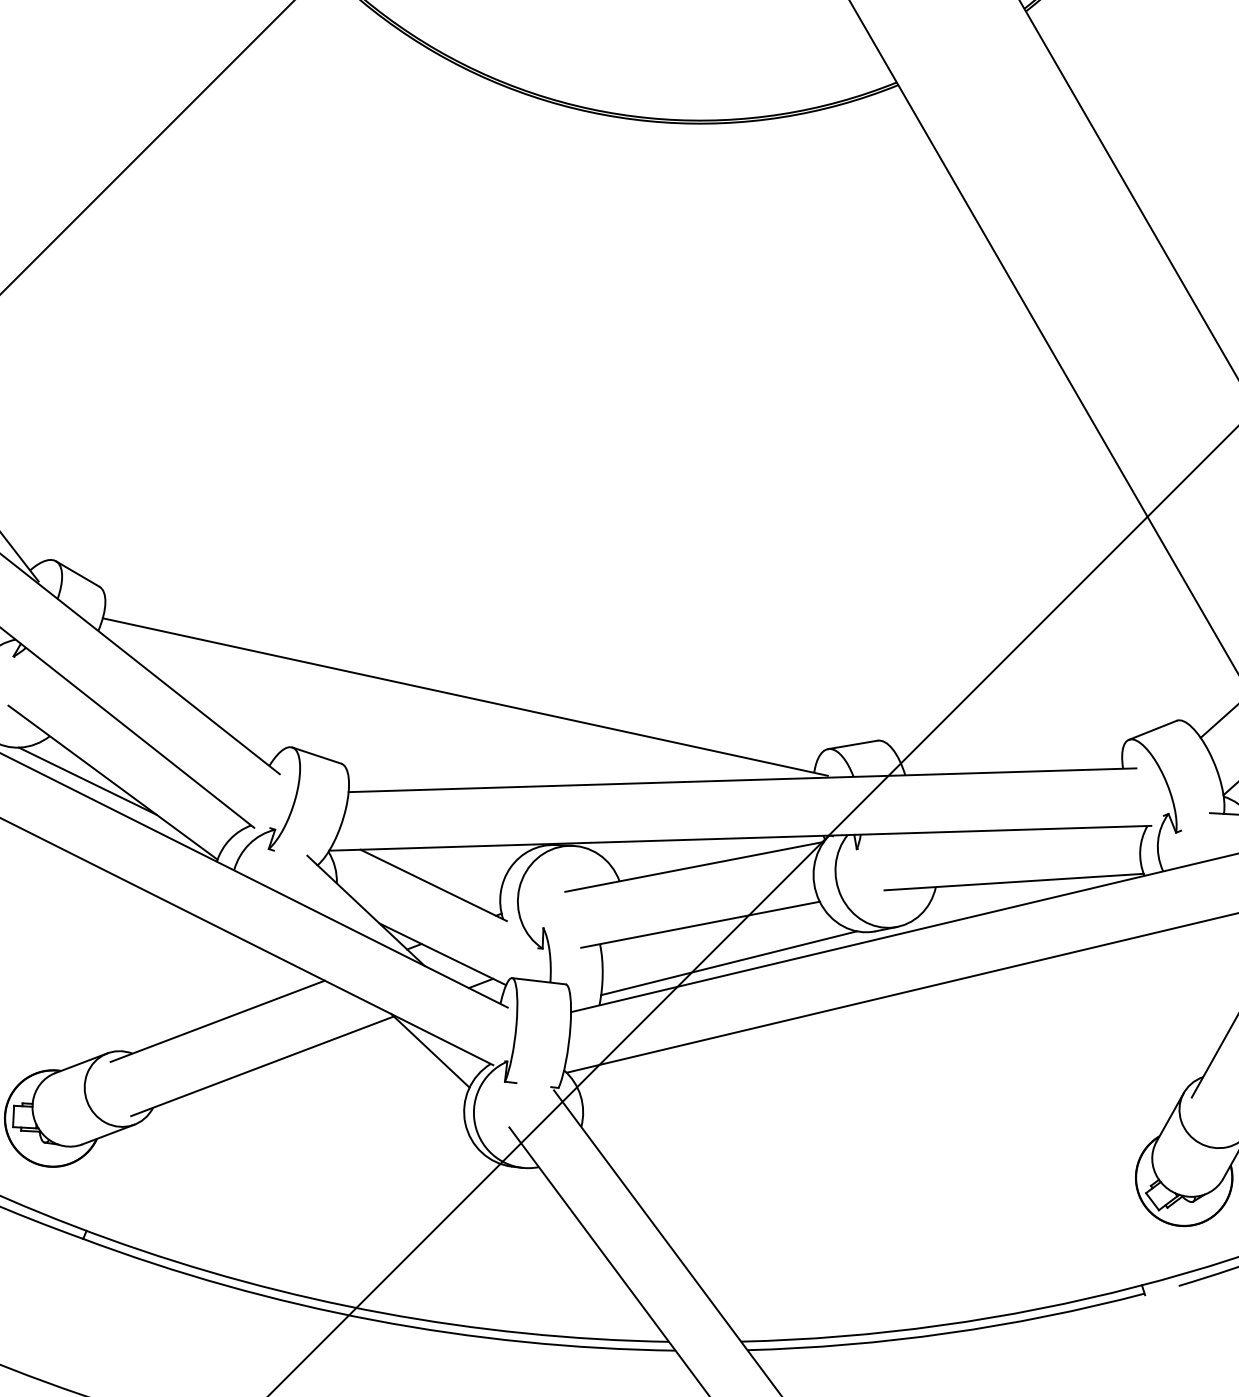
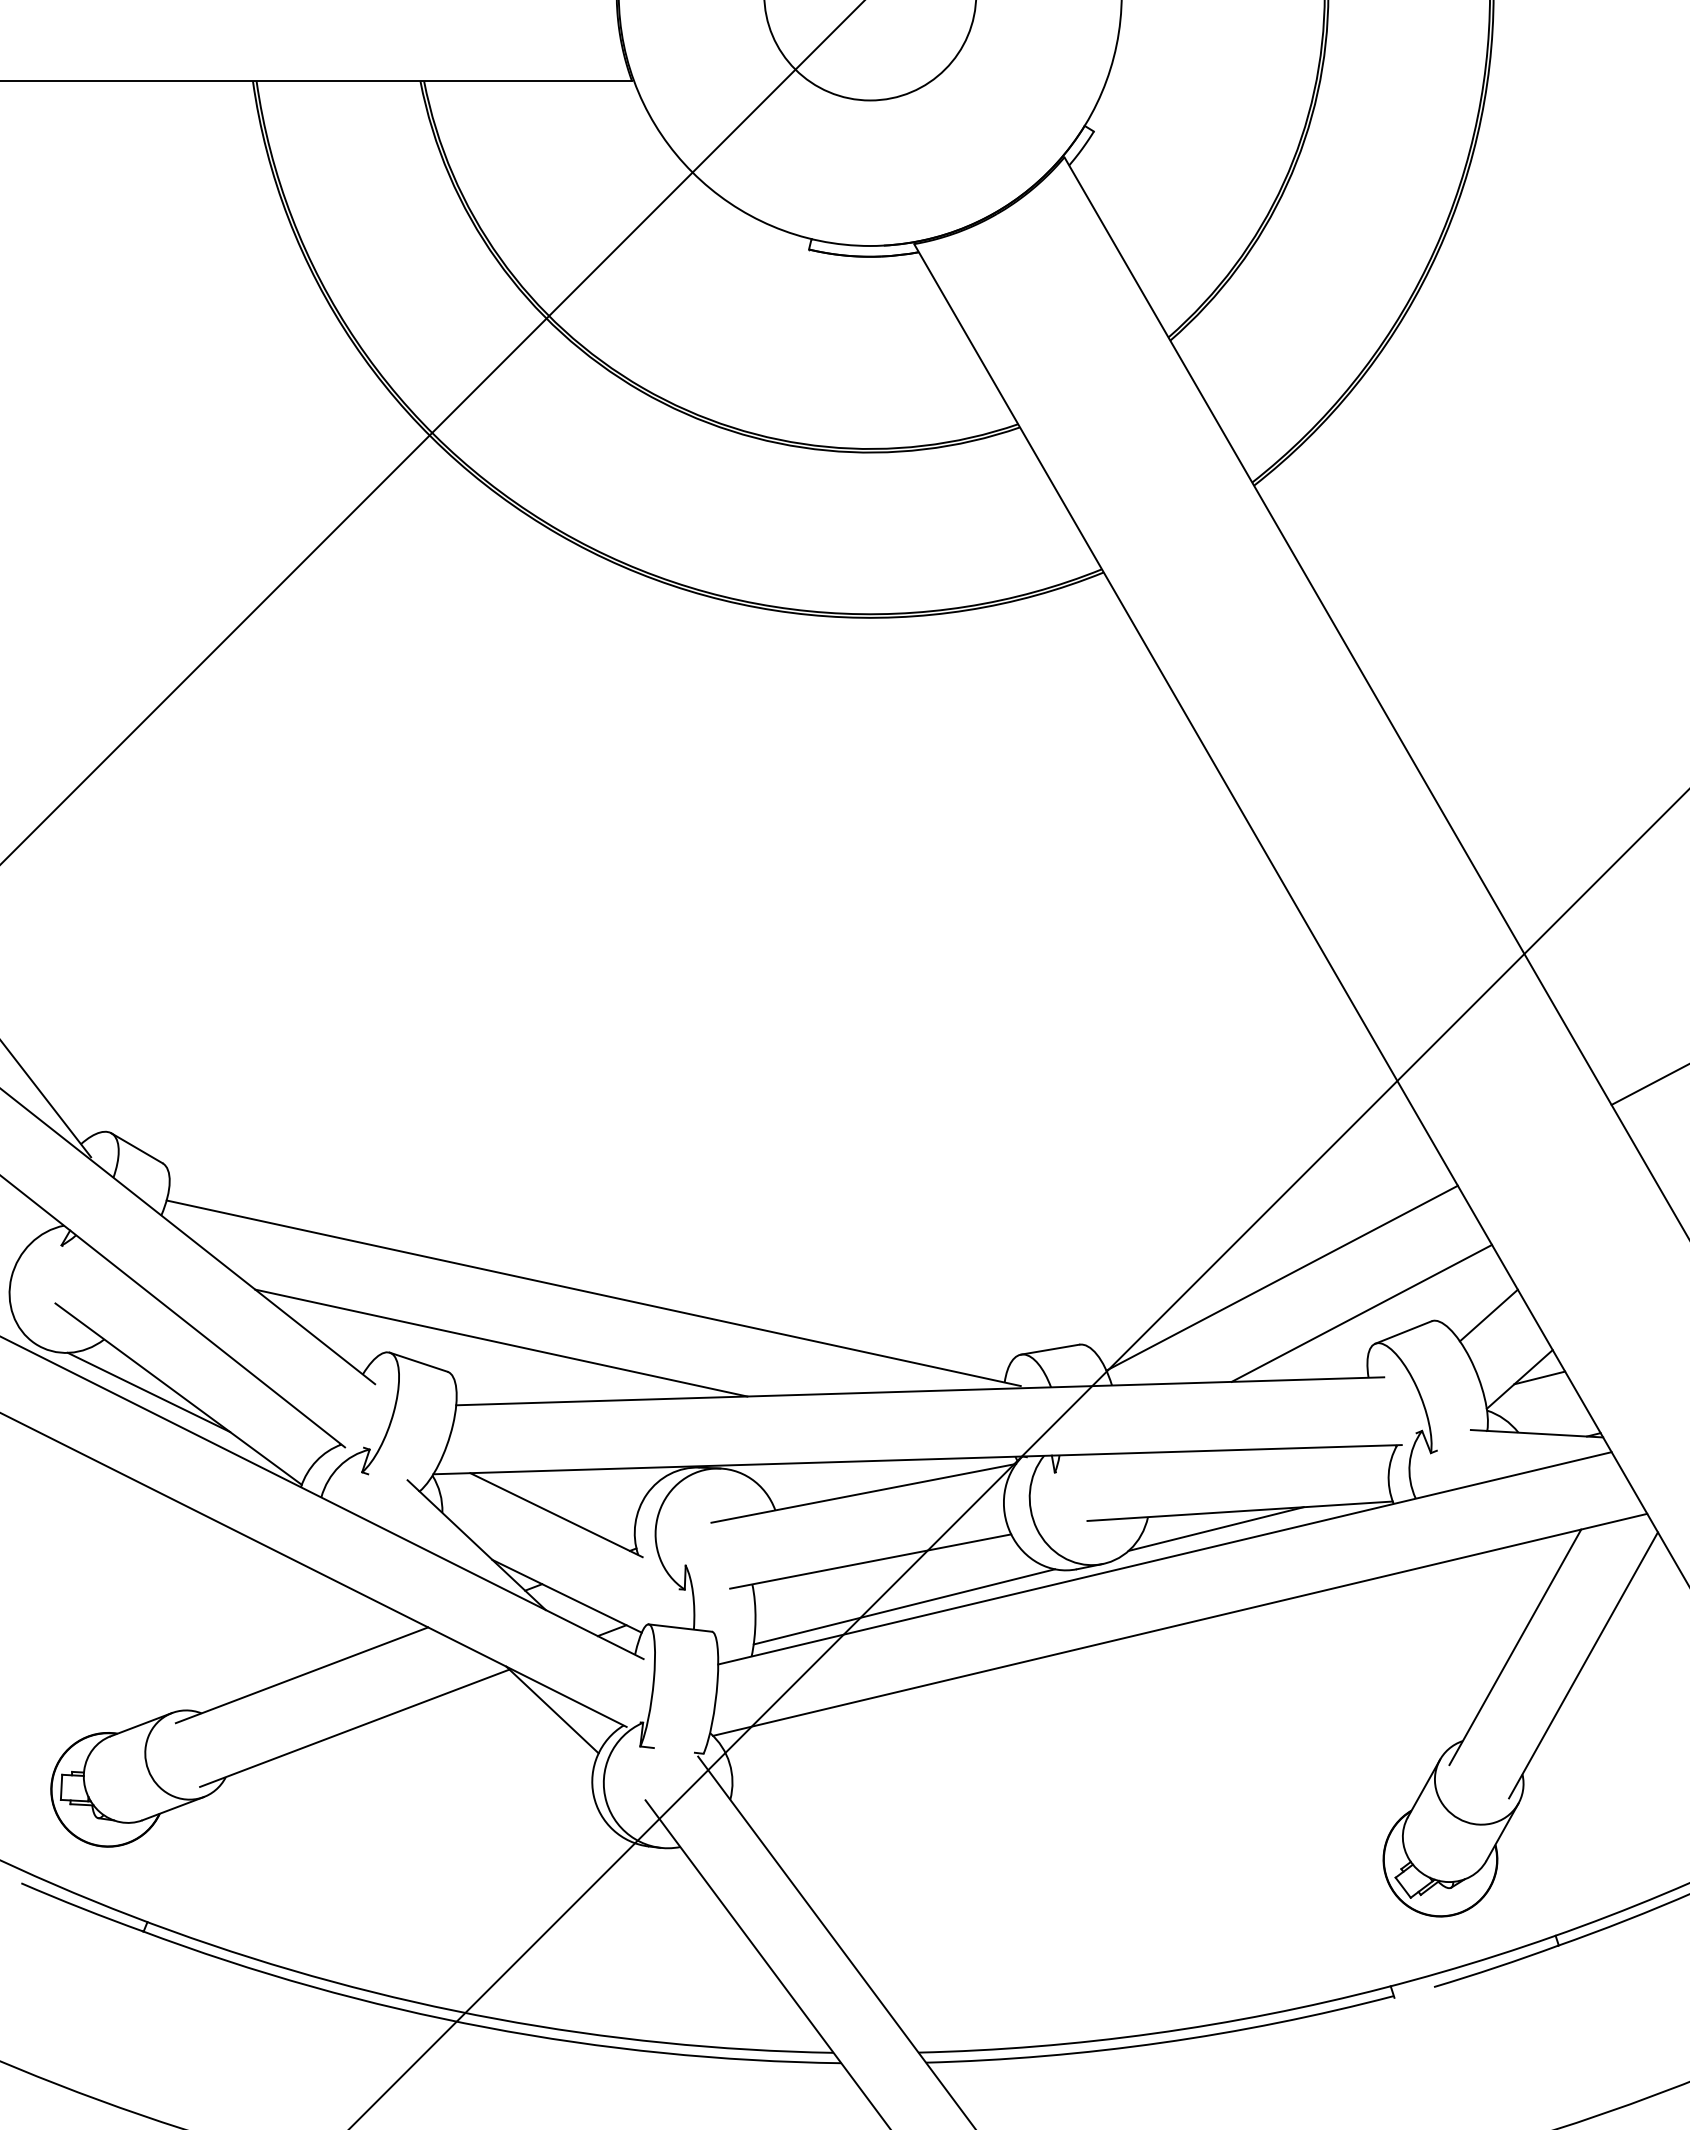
line: (1049, 683) -> (1281, 1277), added
line: (1117, 713) -> (1361, 1312), added
line: (387, 738) -> (501, 1342), added
line: (993, 896) -> (1215, 1528), added

